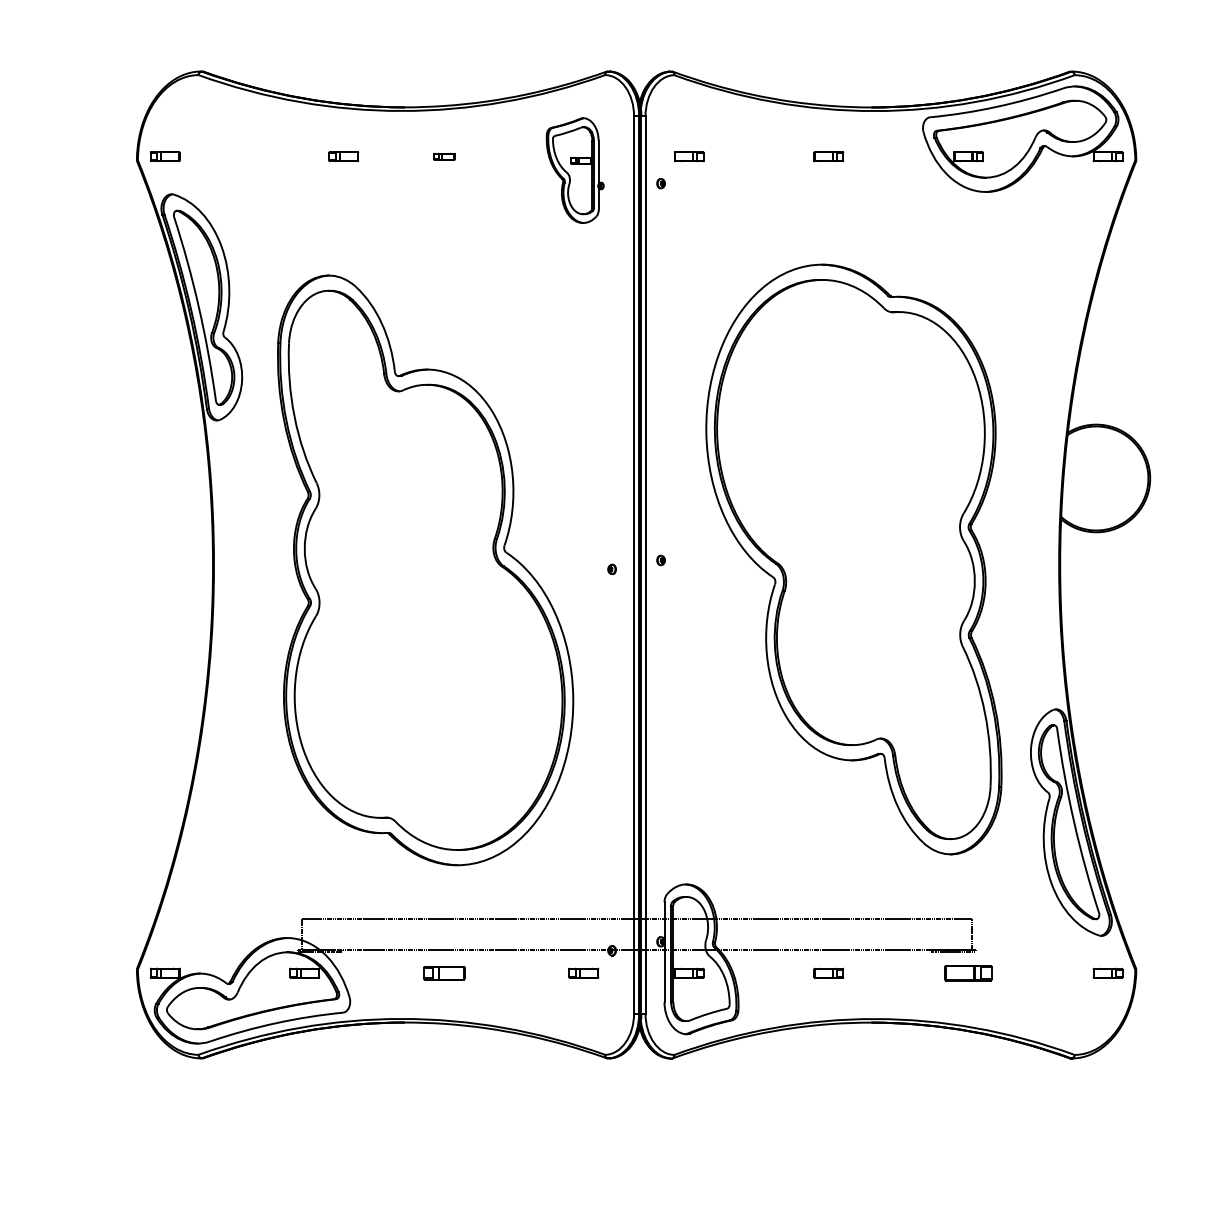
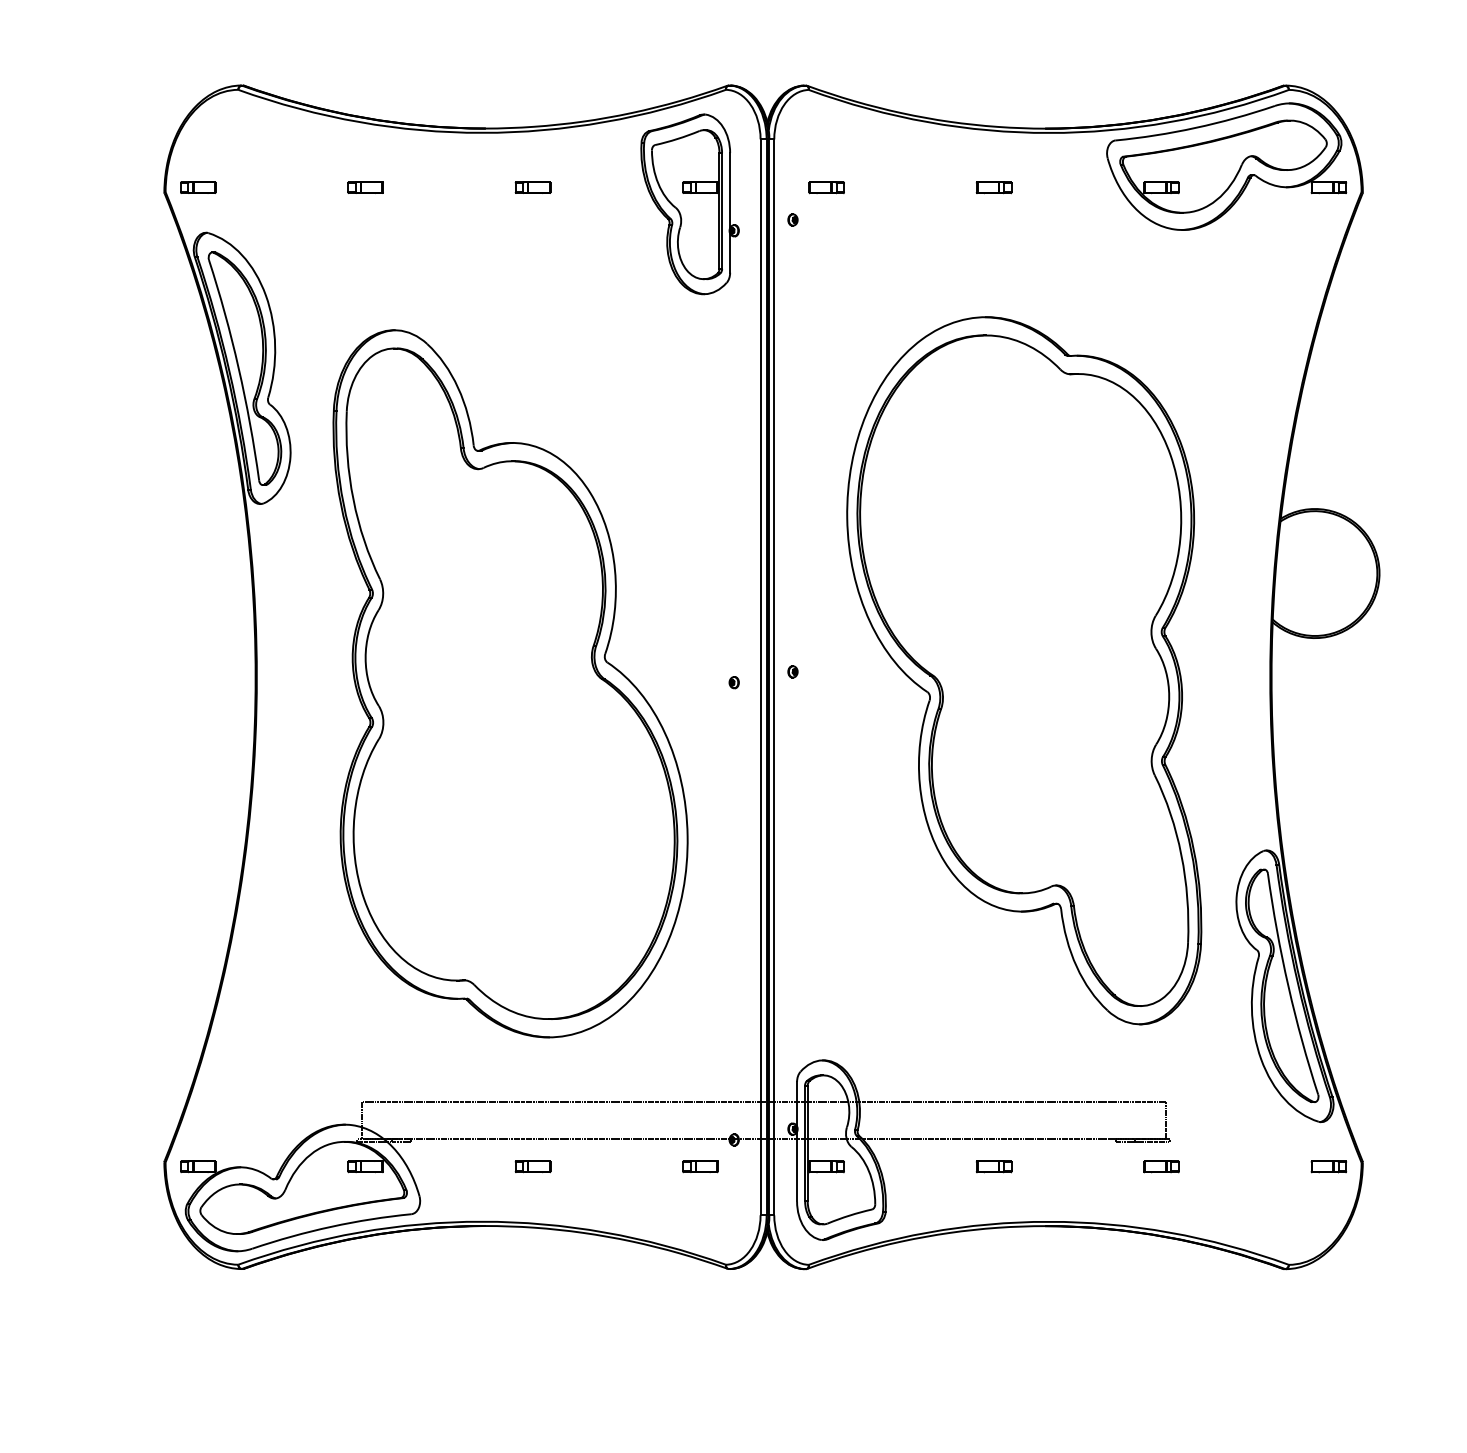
part: (343, 156) -> (365, 187), moved
part: (444, 156) -> (533, 187), size x1.43
part: (574, 170) -> (689, 204), size x1.43
part: (444, 972) -> (533, 1166), size x0.71
part: (968, 972) -> (1161, 1166), size x0.62

